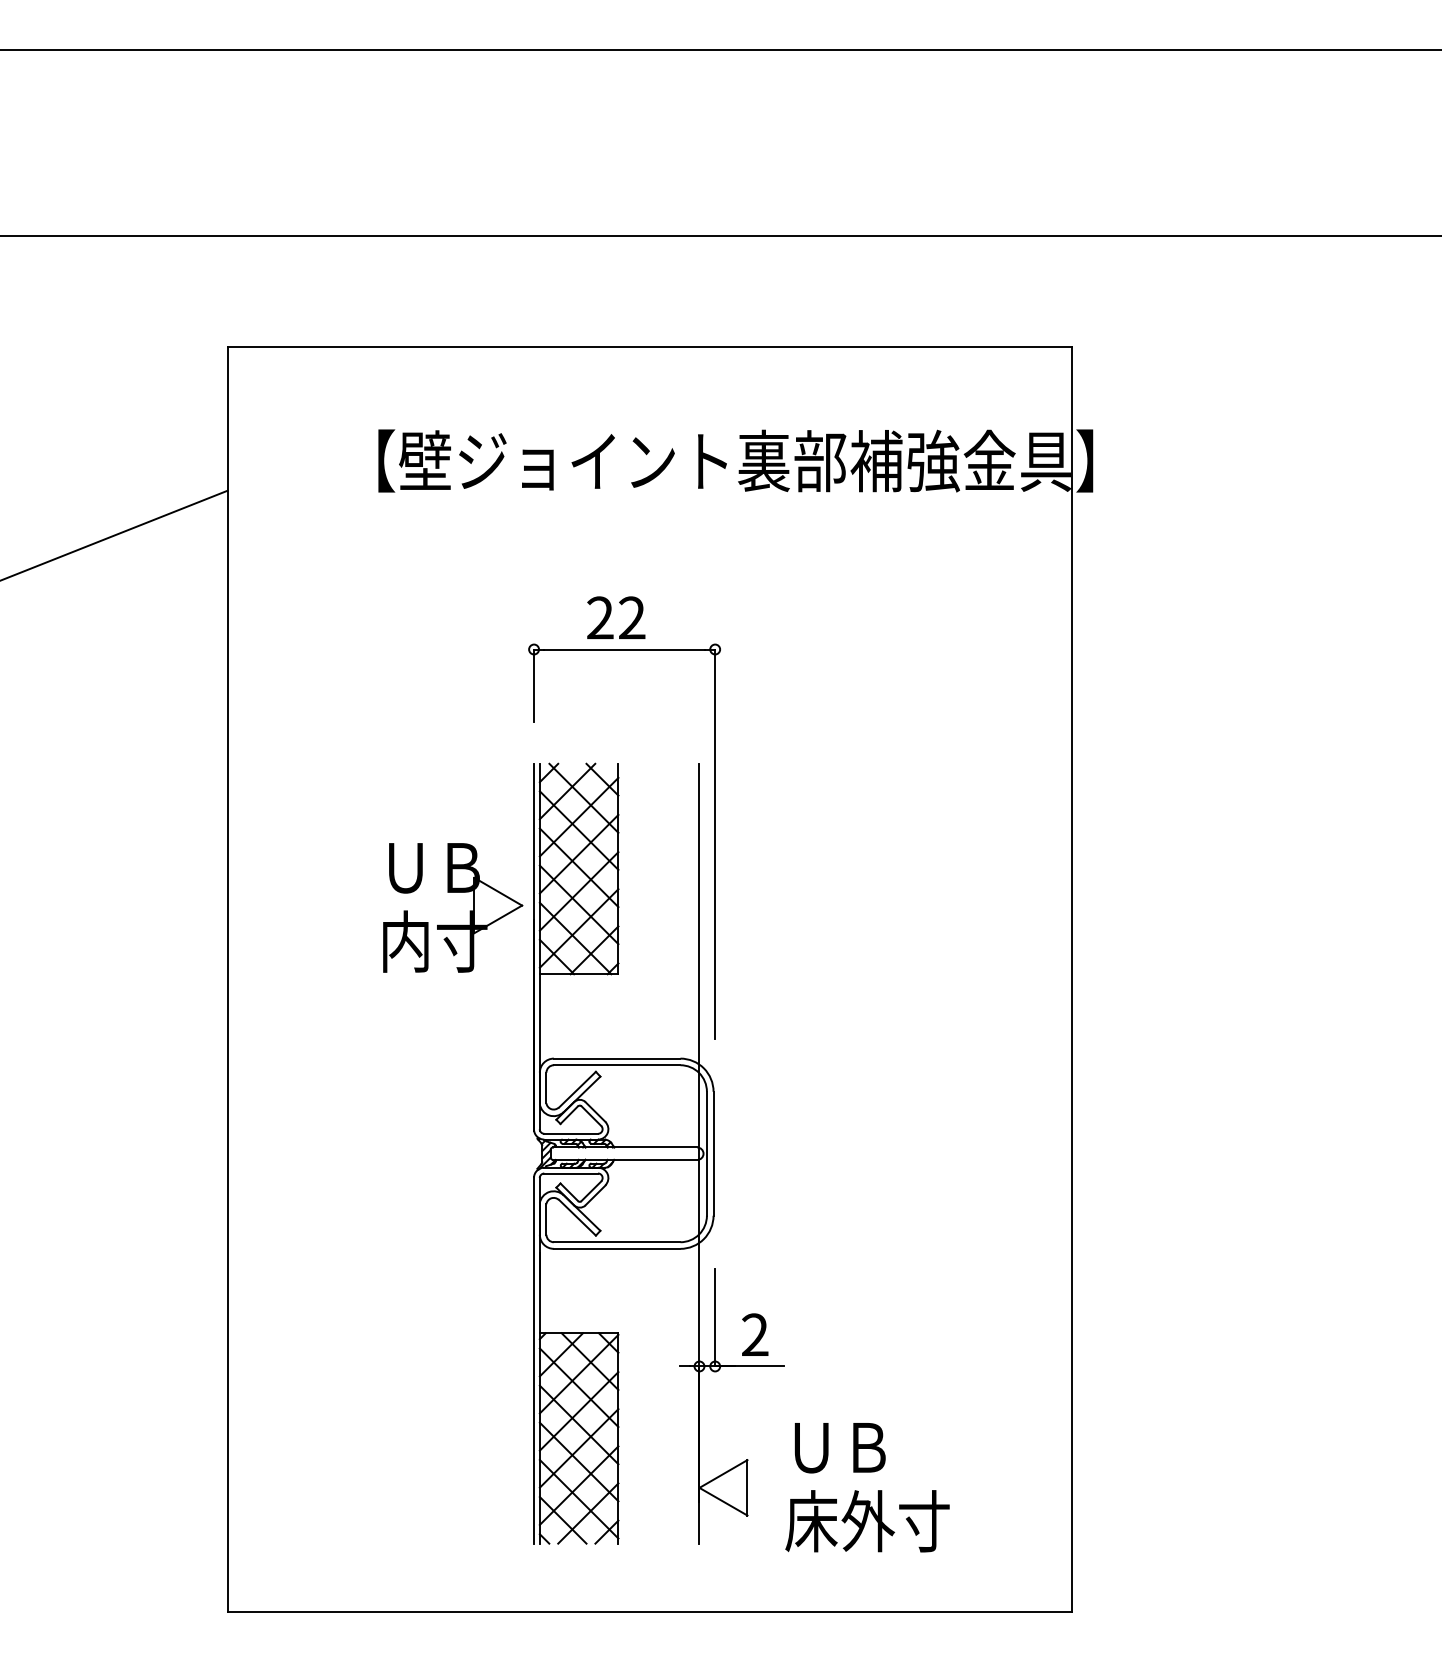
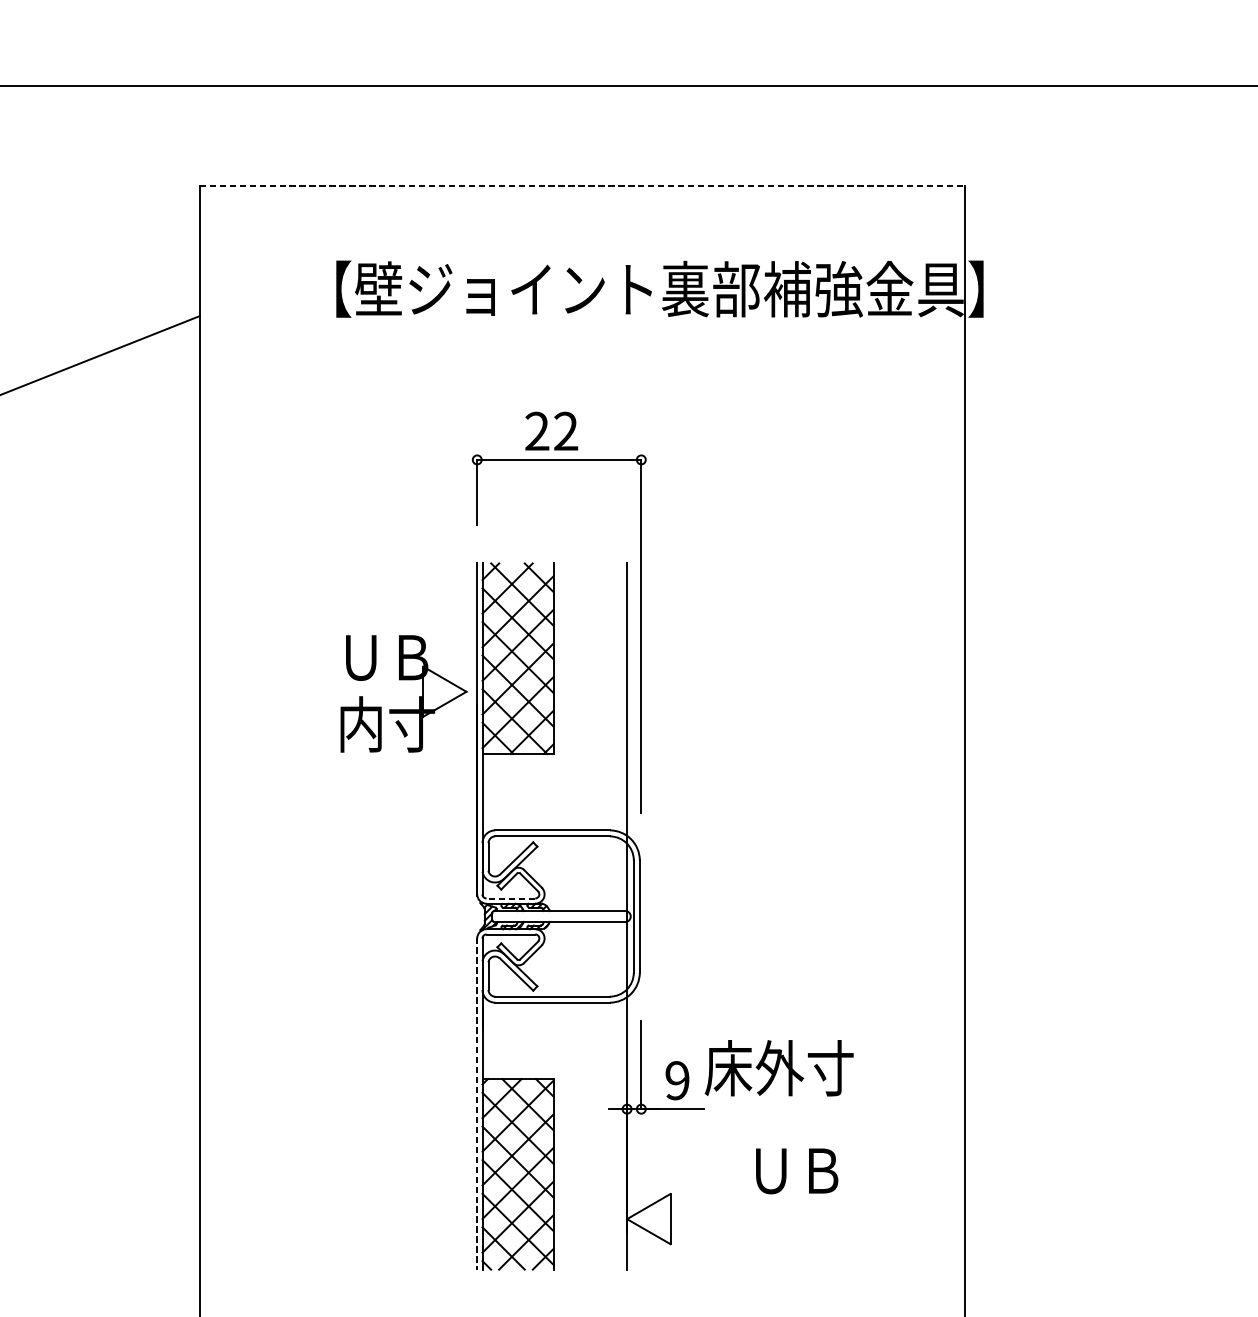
line: (650, 346) -> (582, 185), solid -> dashed
line: (571, 1133) -> (511, 898), solid -> dashed
text: (755, 1334) -> (677, 1080), 2 -> 9
line: (534, 1360) -> (477, 1103), solid -> dashed
text: (839, 1448) -> (796, 1171), moved
text: (867, 1521) -> (779, 1068), moved

